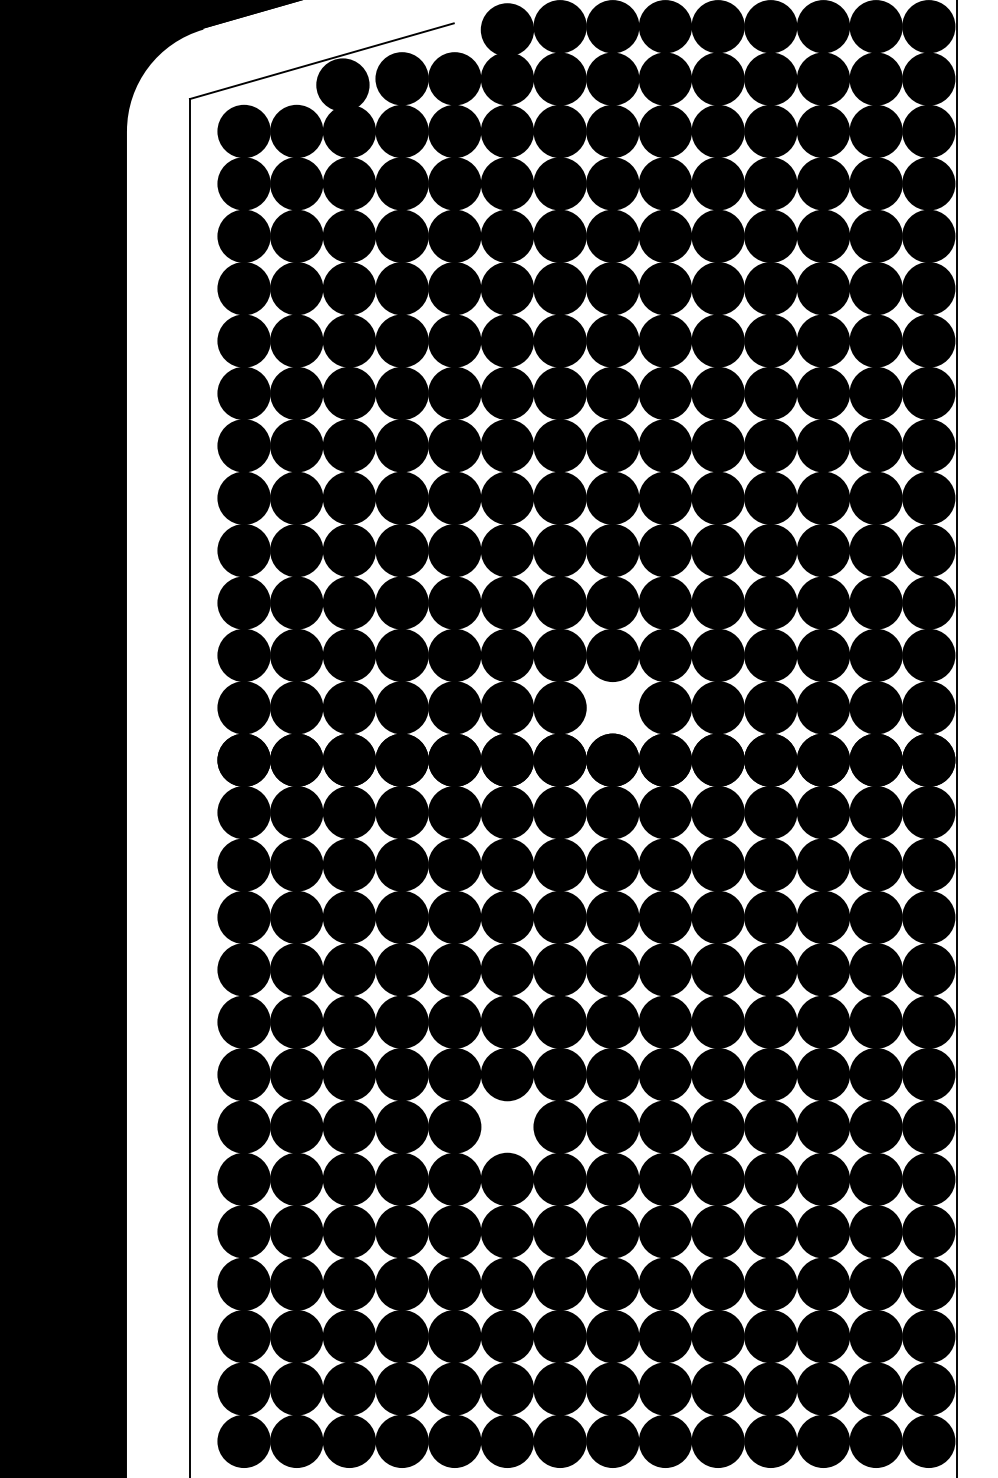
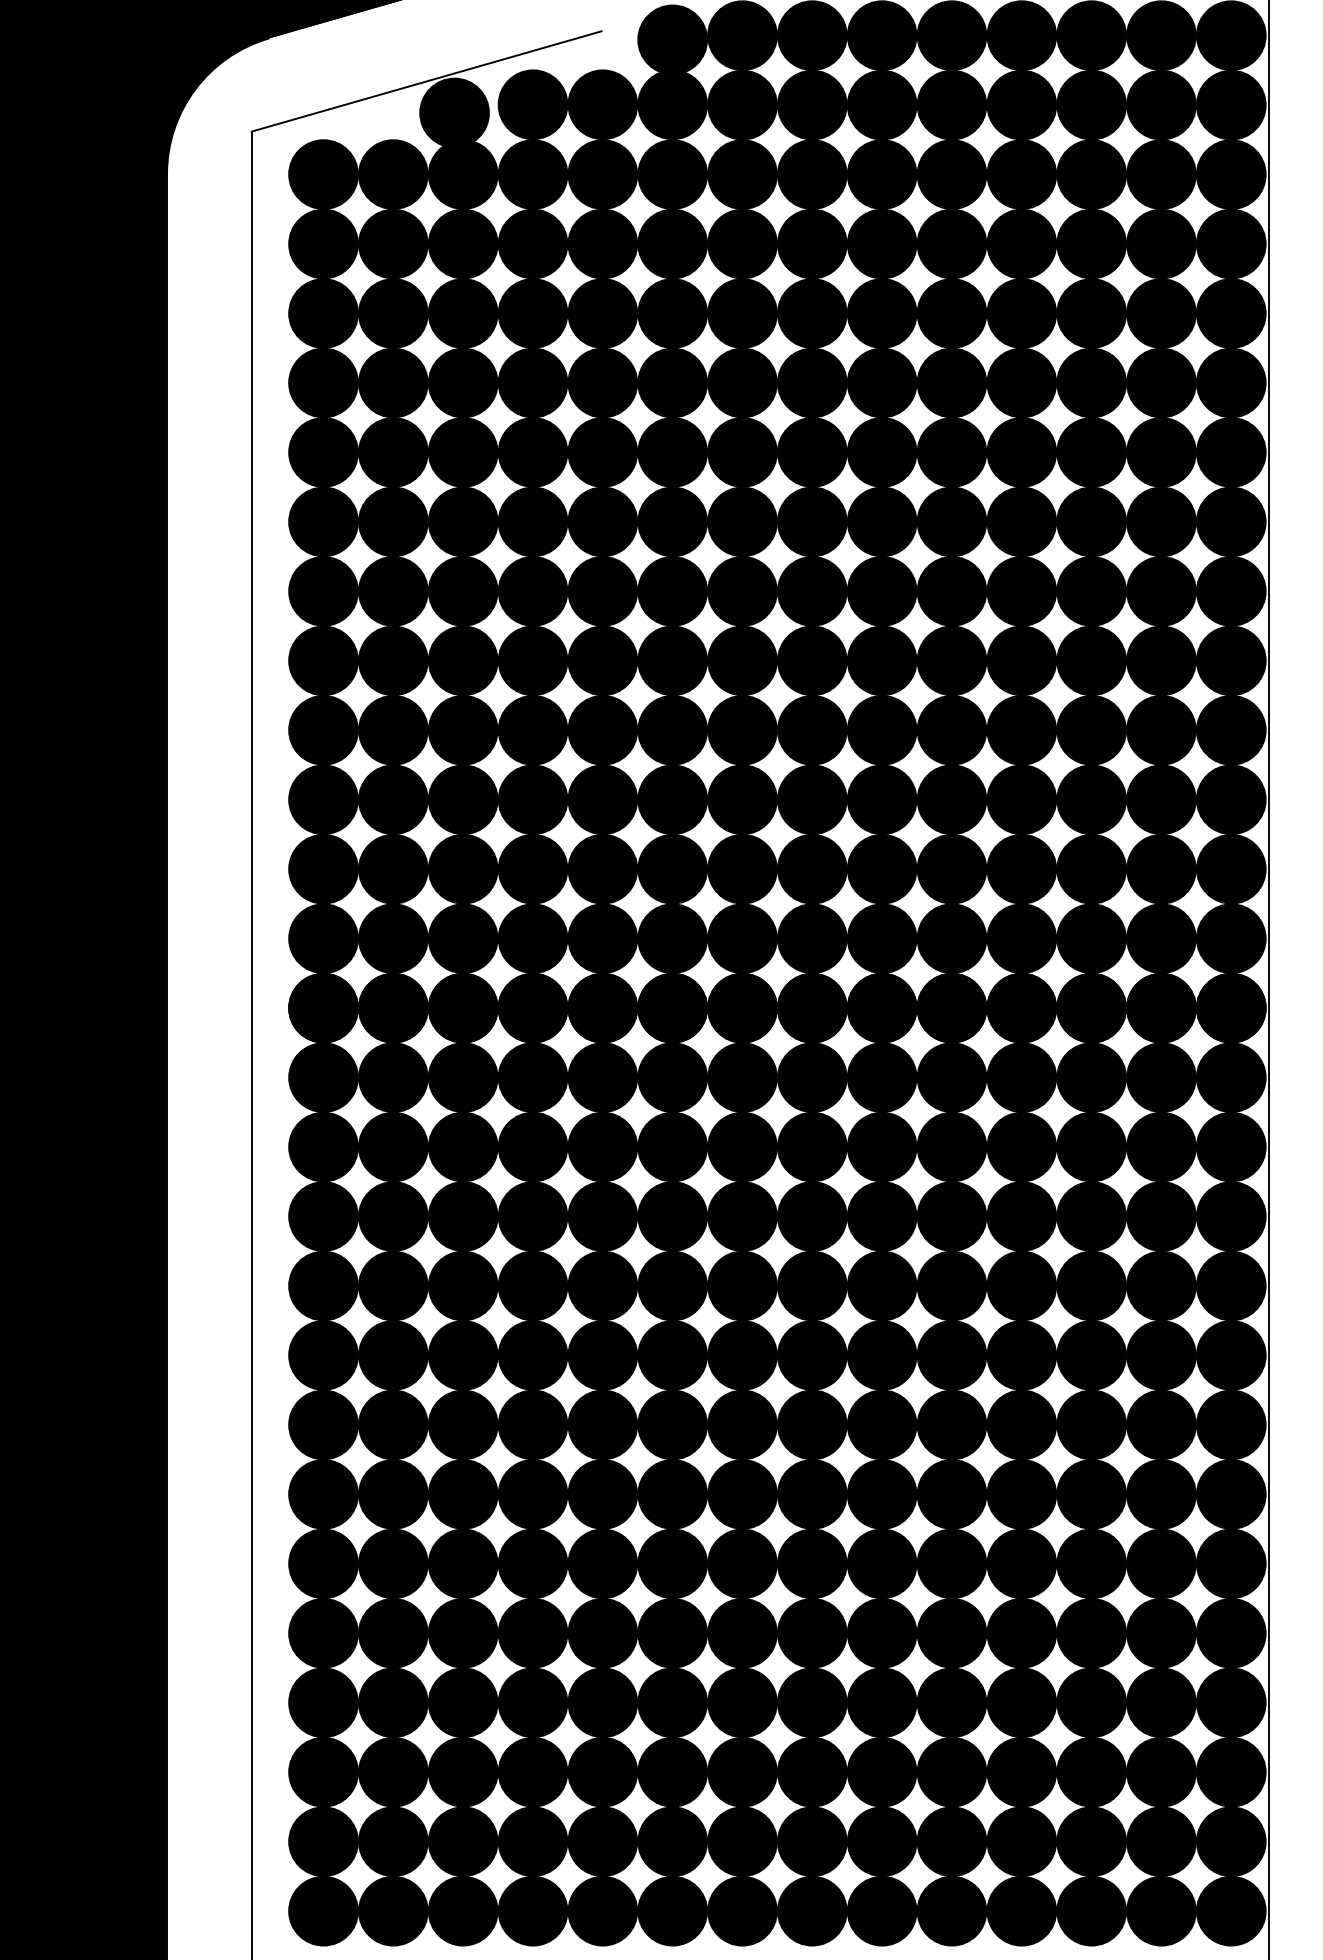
fill: (612, 707) -> (812, 938), added
fill: (507, 1127) -> (672, 1494), added

